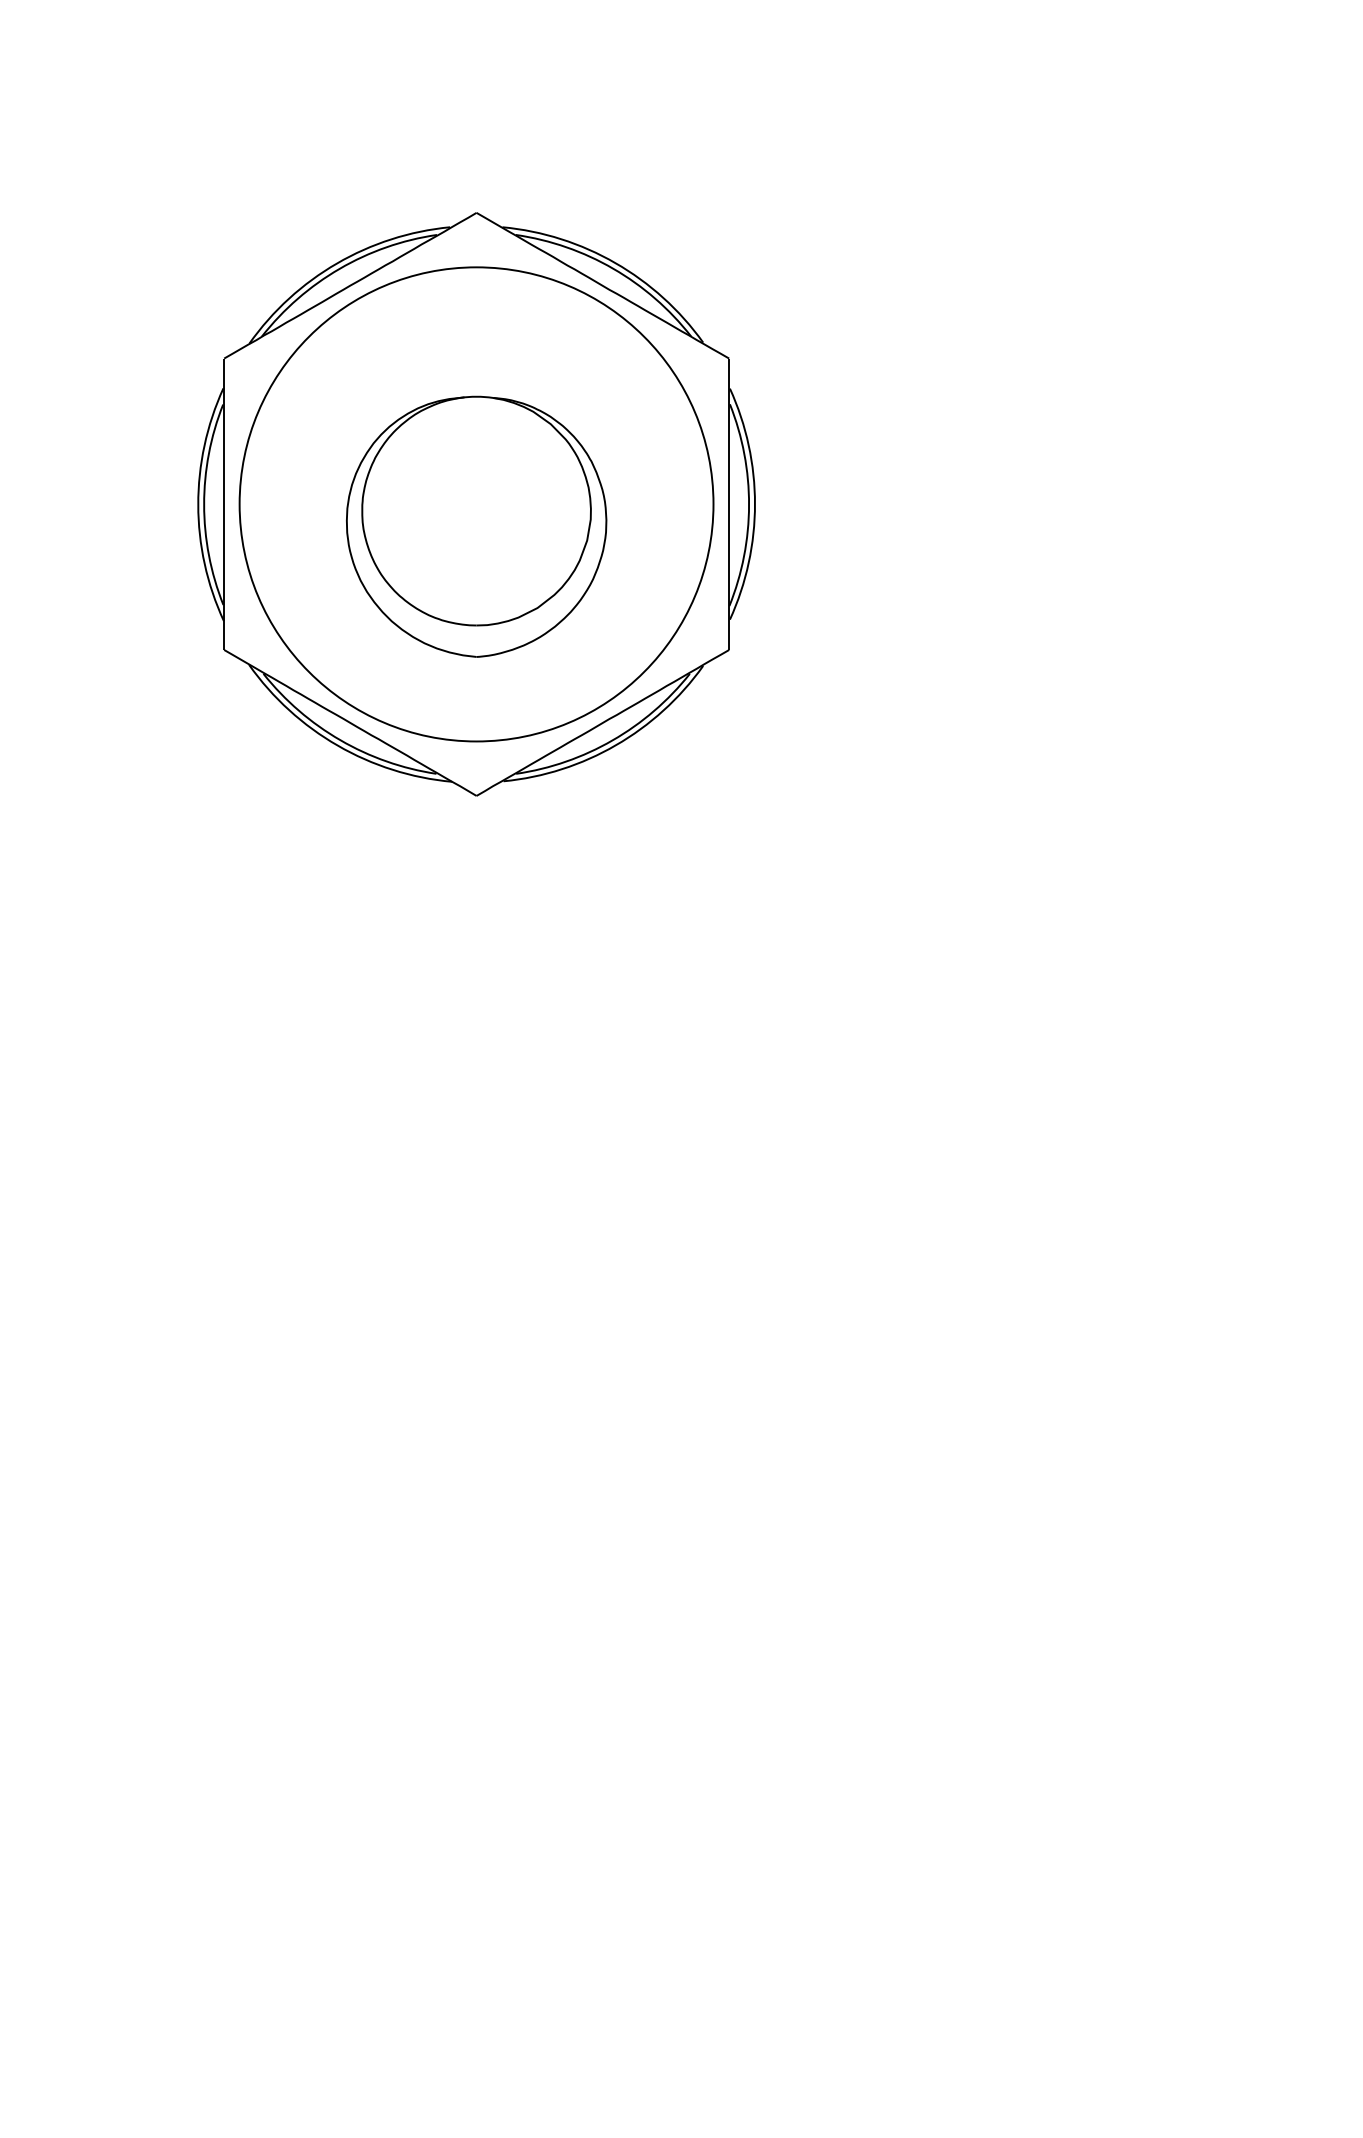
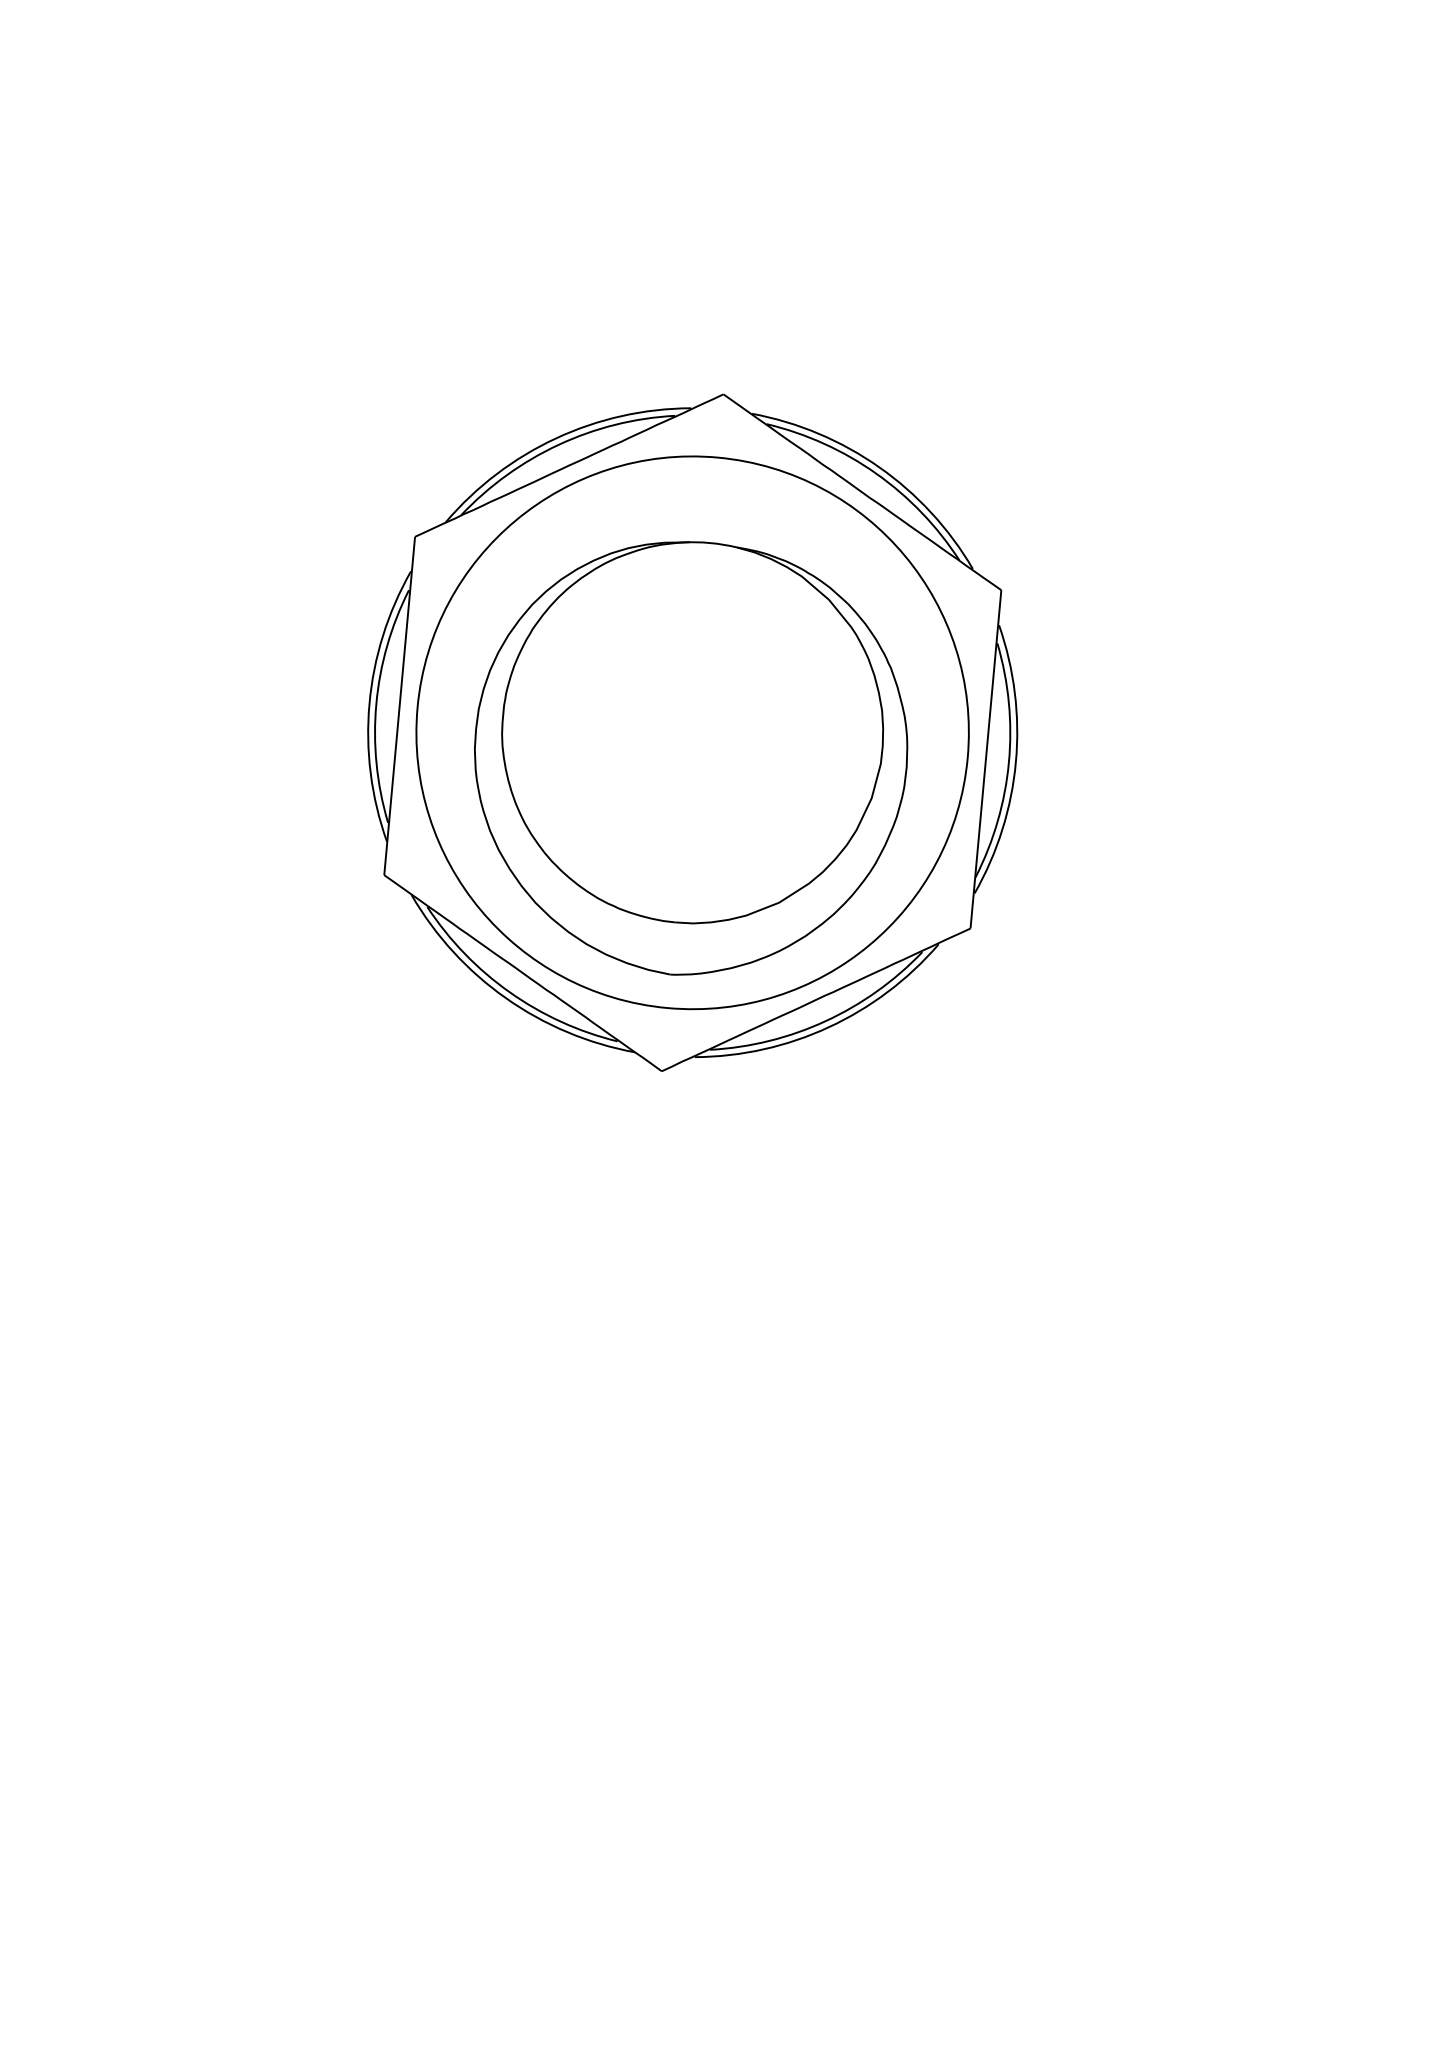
part: (476, 526) -> (690, 758), size x1.43

